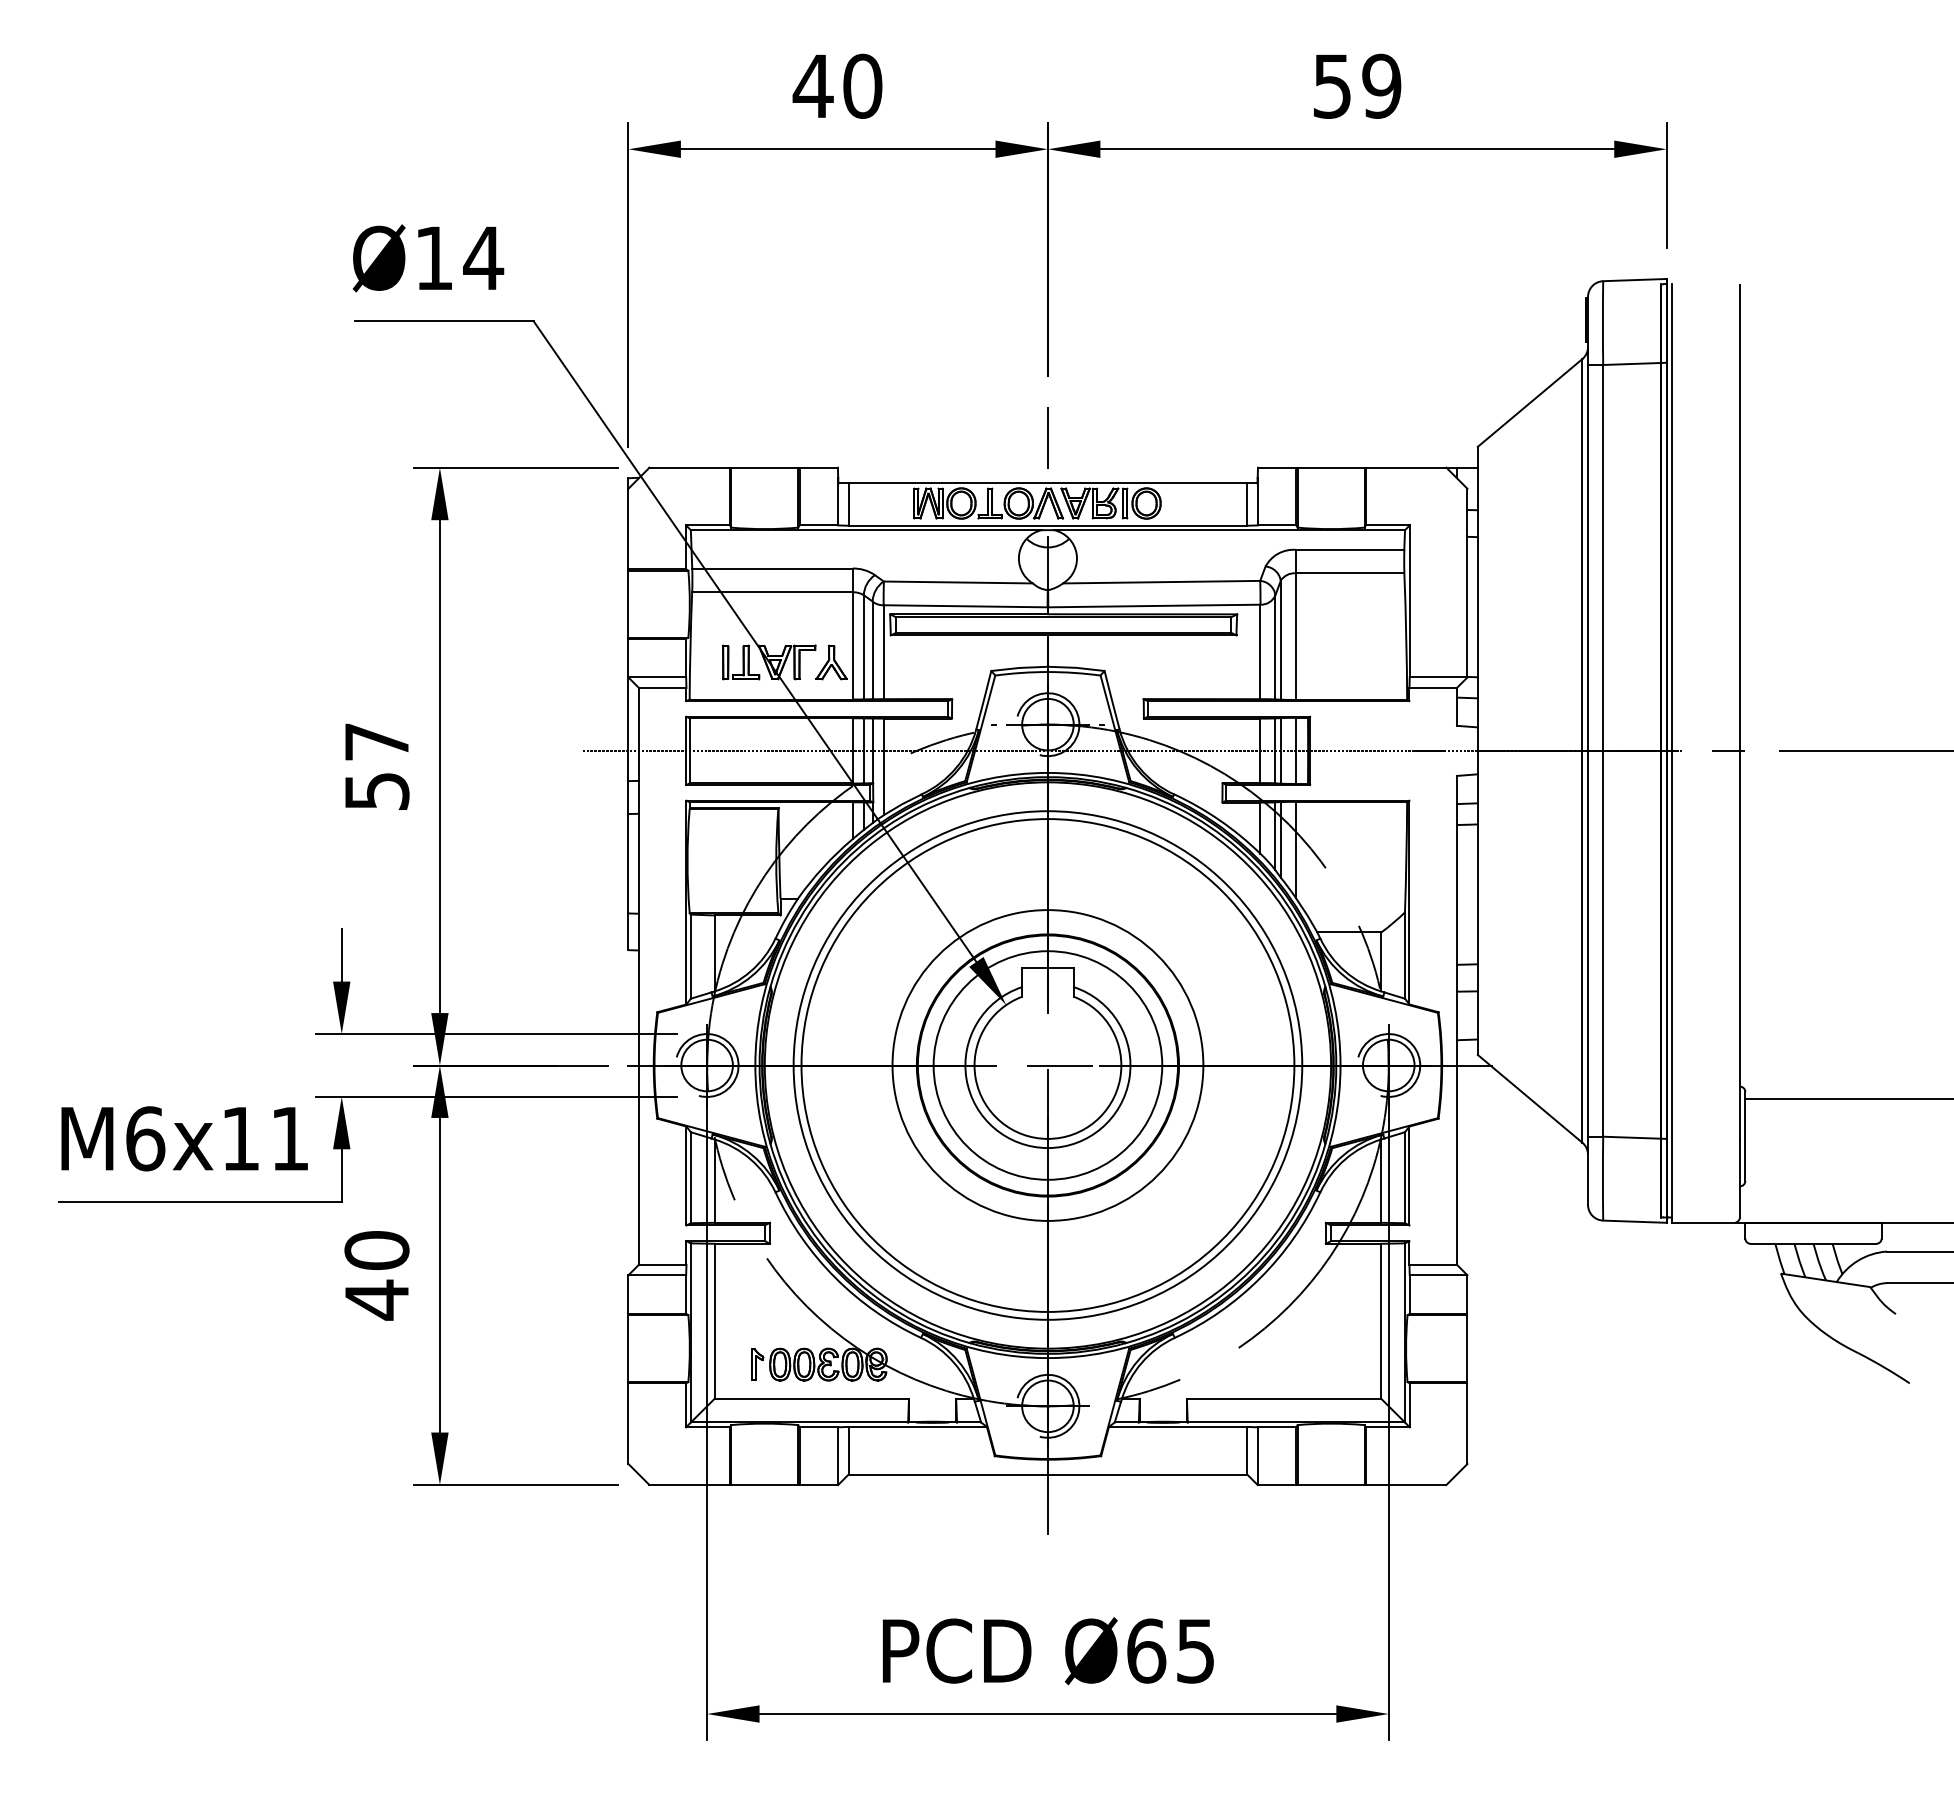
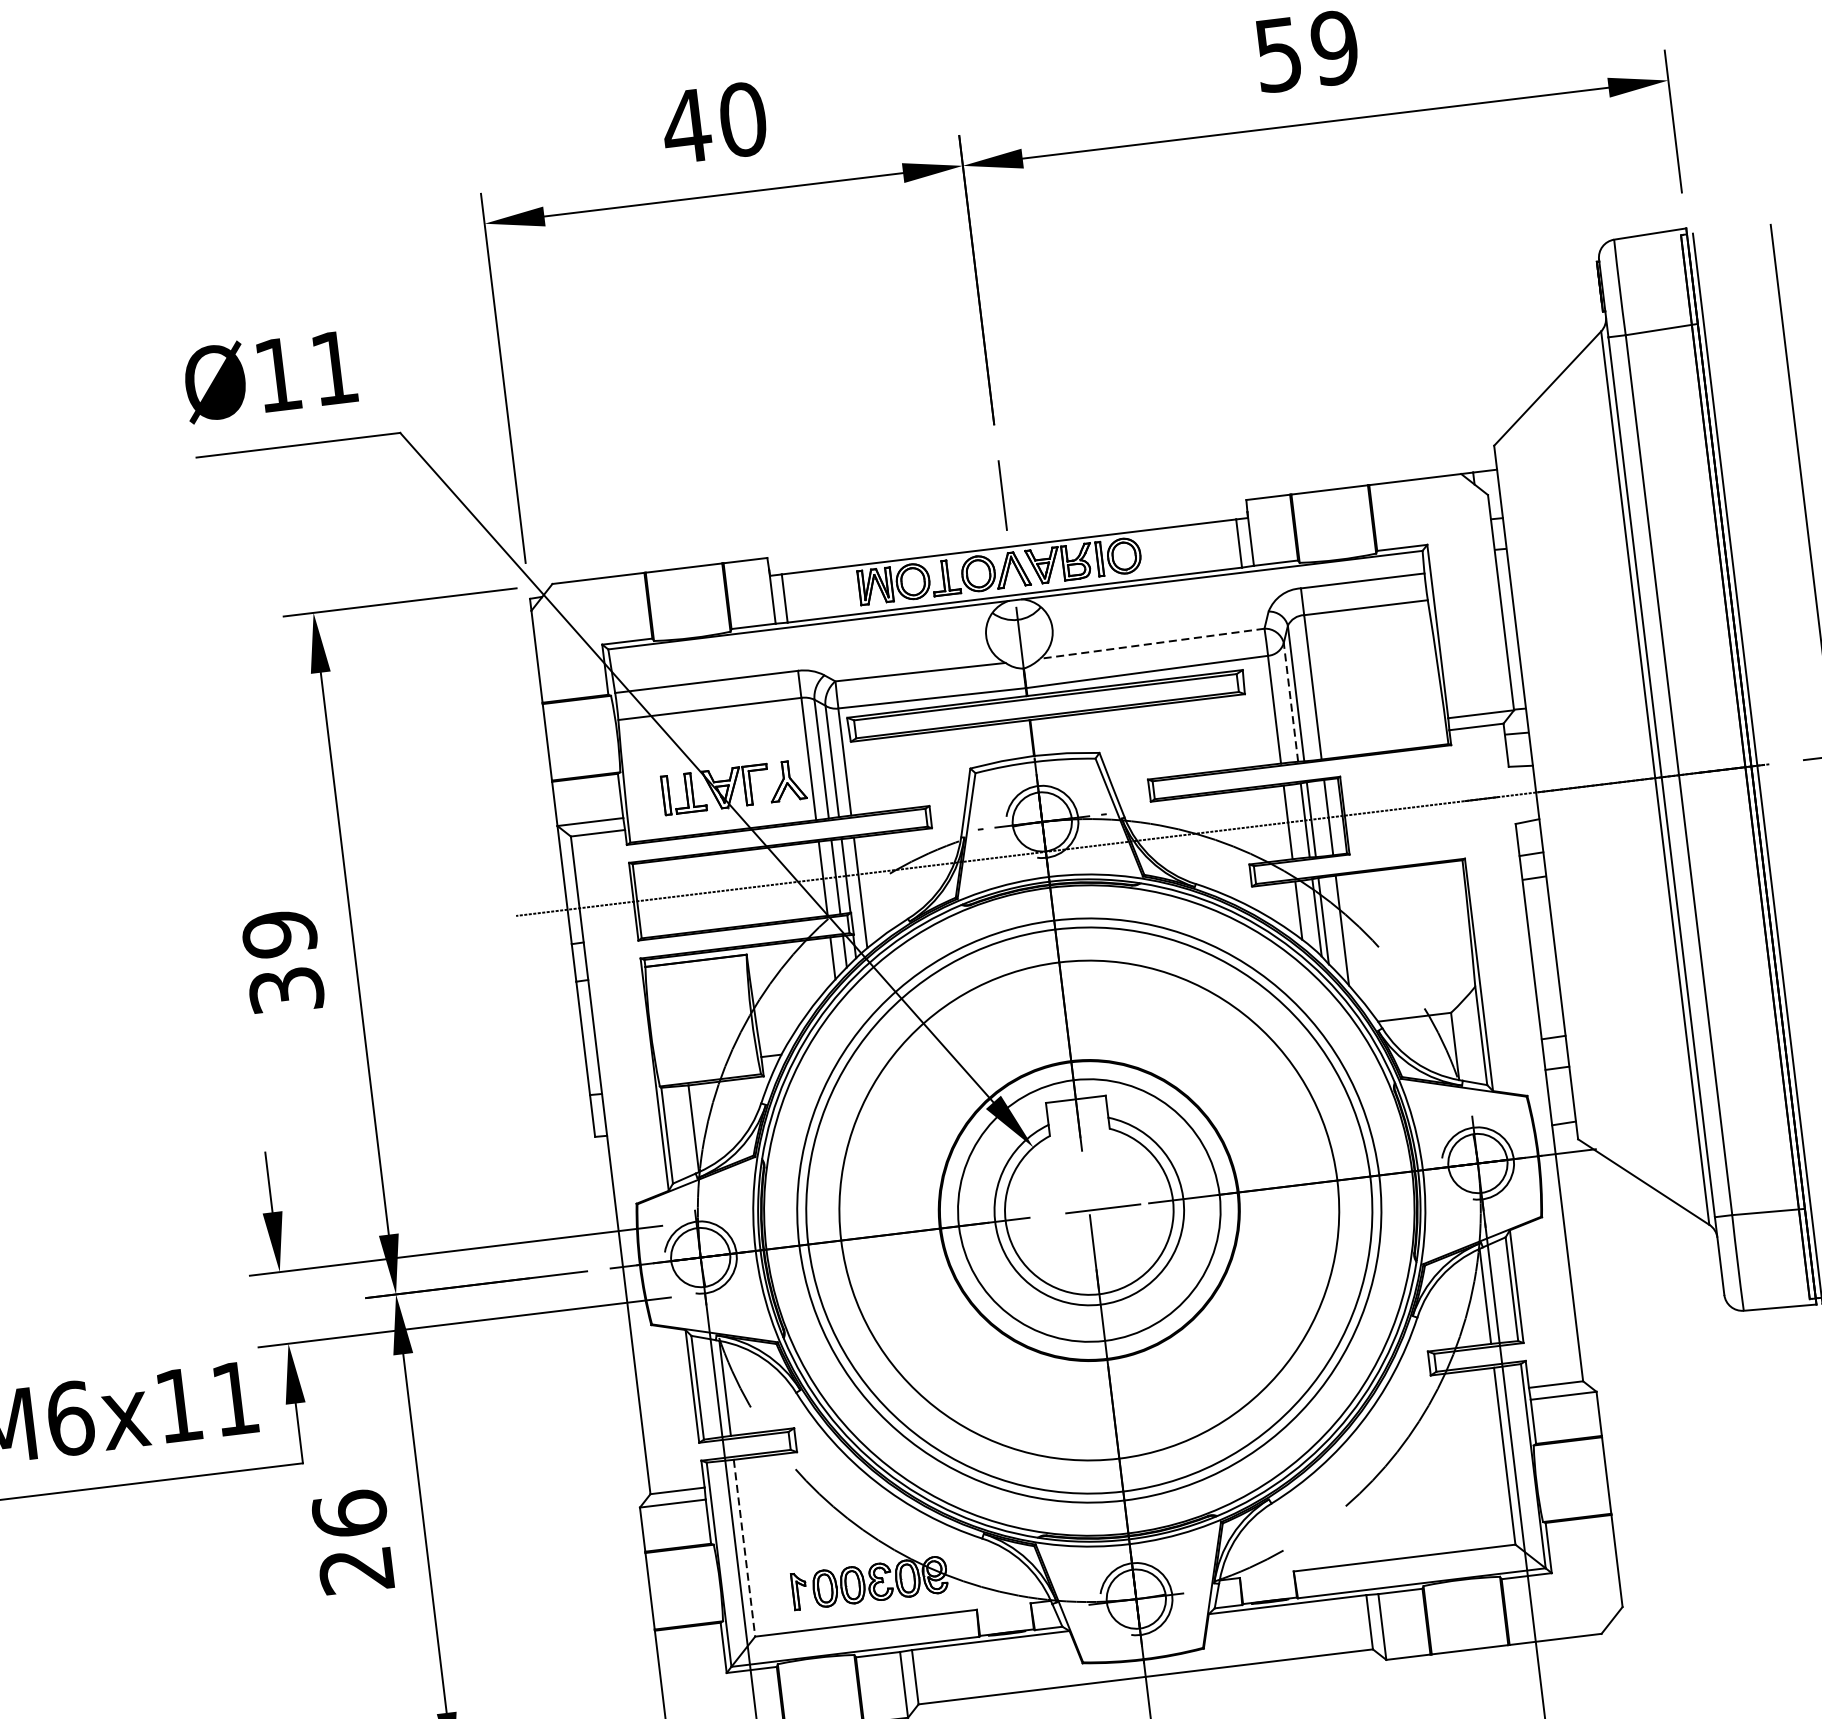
text: (483, 257) -> (334, 367), Ø14 -> Ø11
line: (1161, 582) -> (1152, 644), solid -> dashed
line: (1275, 646) -> (1290, 701), solid -> dashed
text: (376, 765) -> (282, 961), 57 -> 39
circle: (1047, 1065) -> (1088, 1210), size x1.4
text: (376, 1275) -> (352, 1542), 40 -> 26
line: (714, 1321) -> (744, 1548), solid -> dashed

